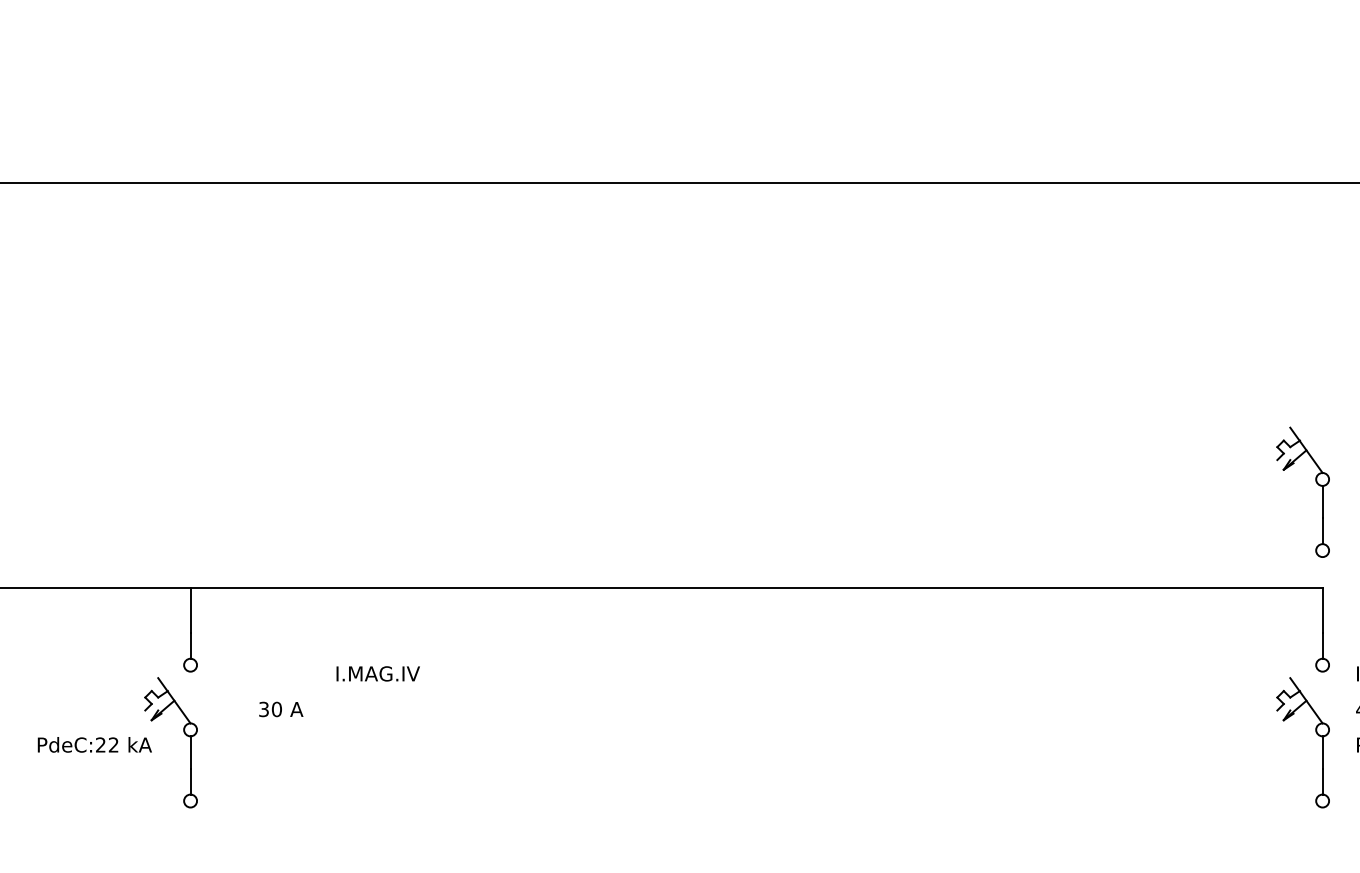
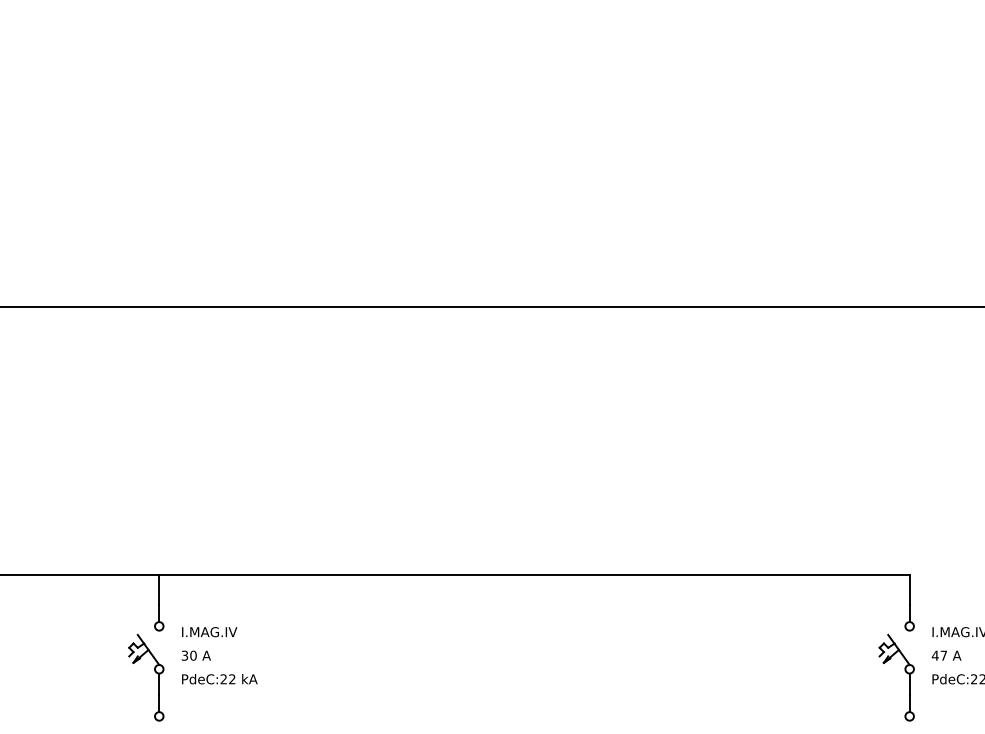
part: (1316, 484) -> (905, 506), removed
text: (377, 674) -> (209, 632), moved
text: (279, 709) -> (195, 655), moved
text: (94, 745) -> (219, 679), moved

